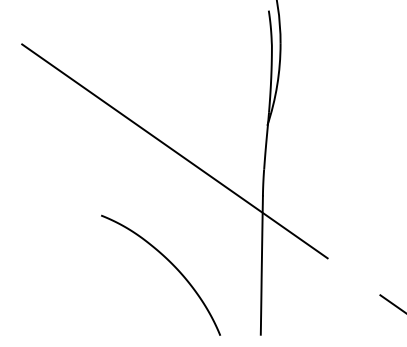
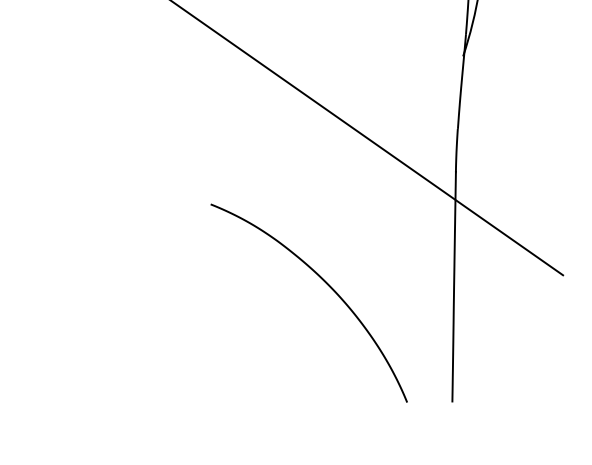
curve: (170, 263) -> (324, 283), moved

